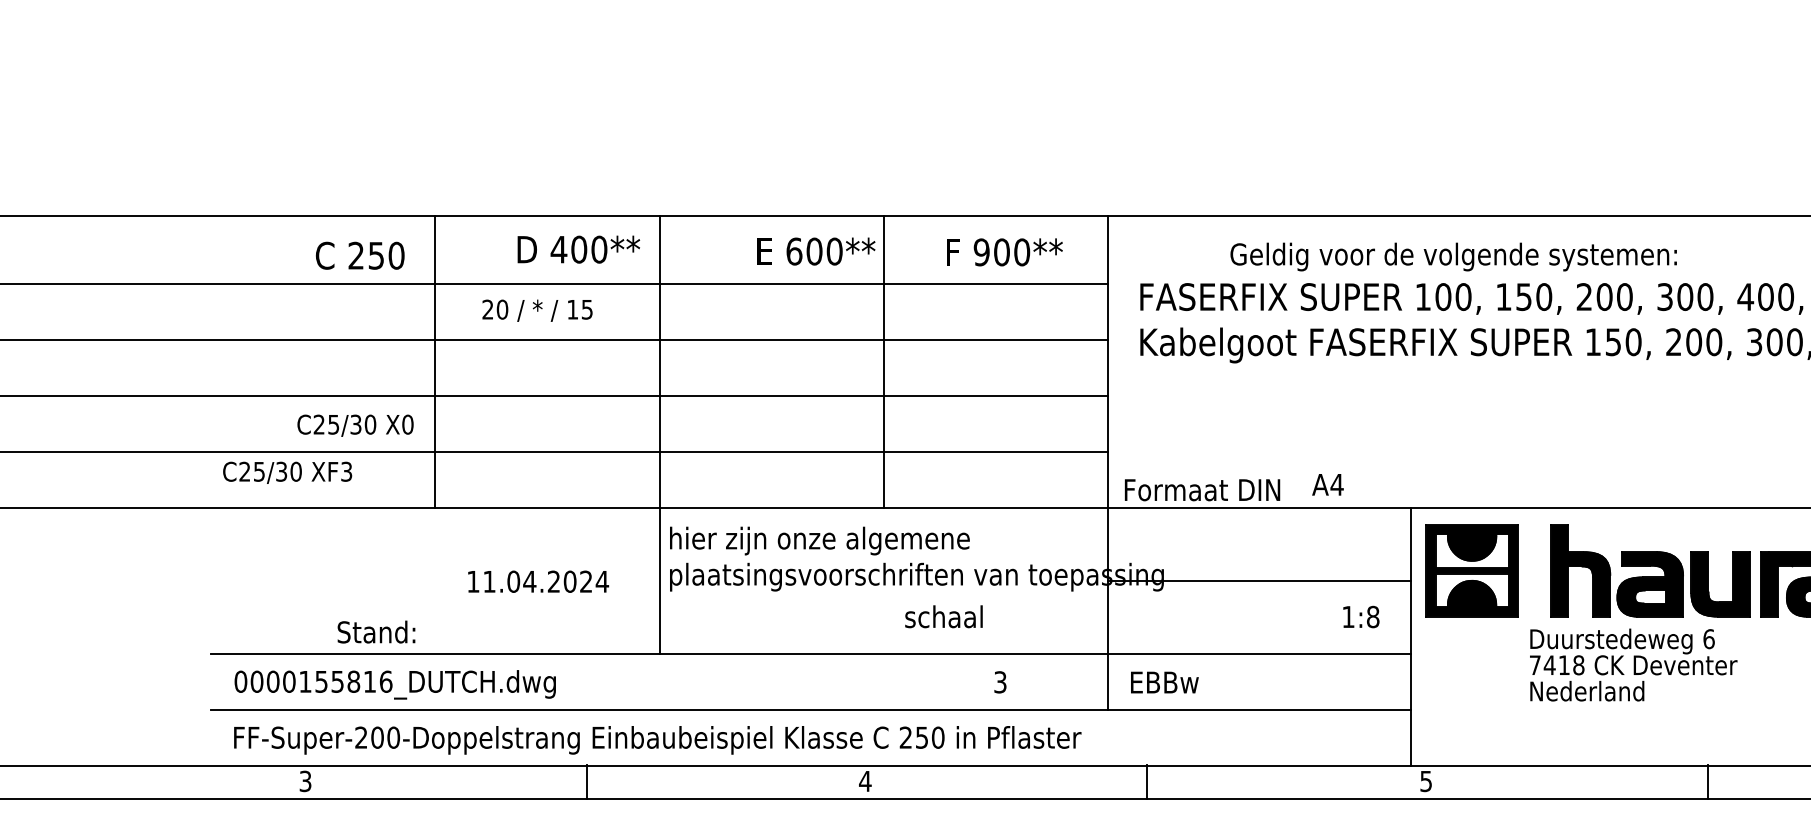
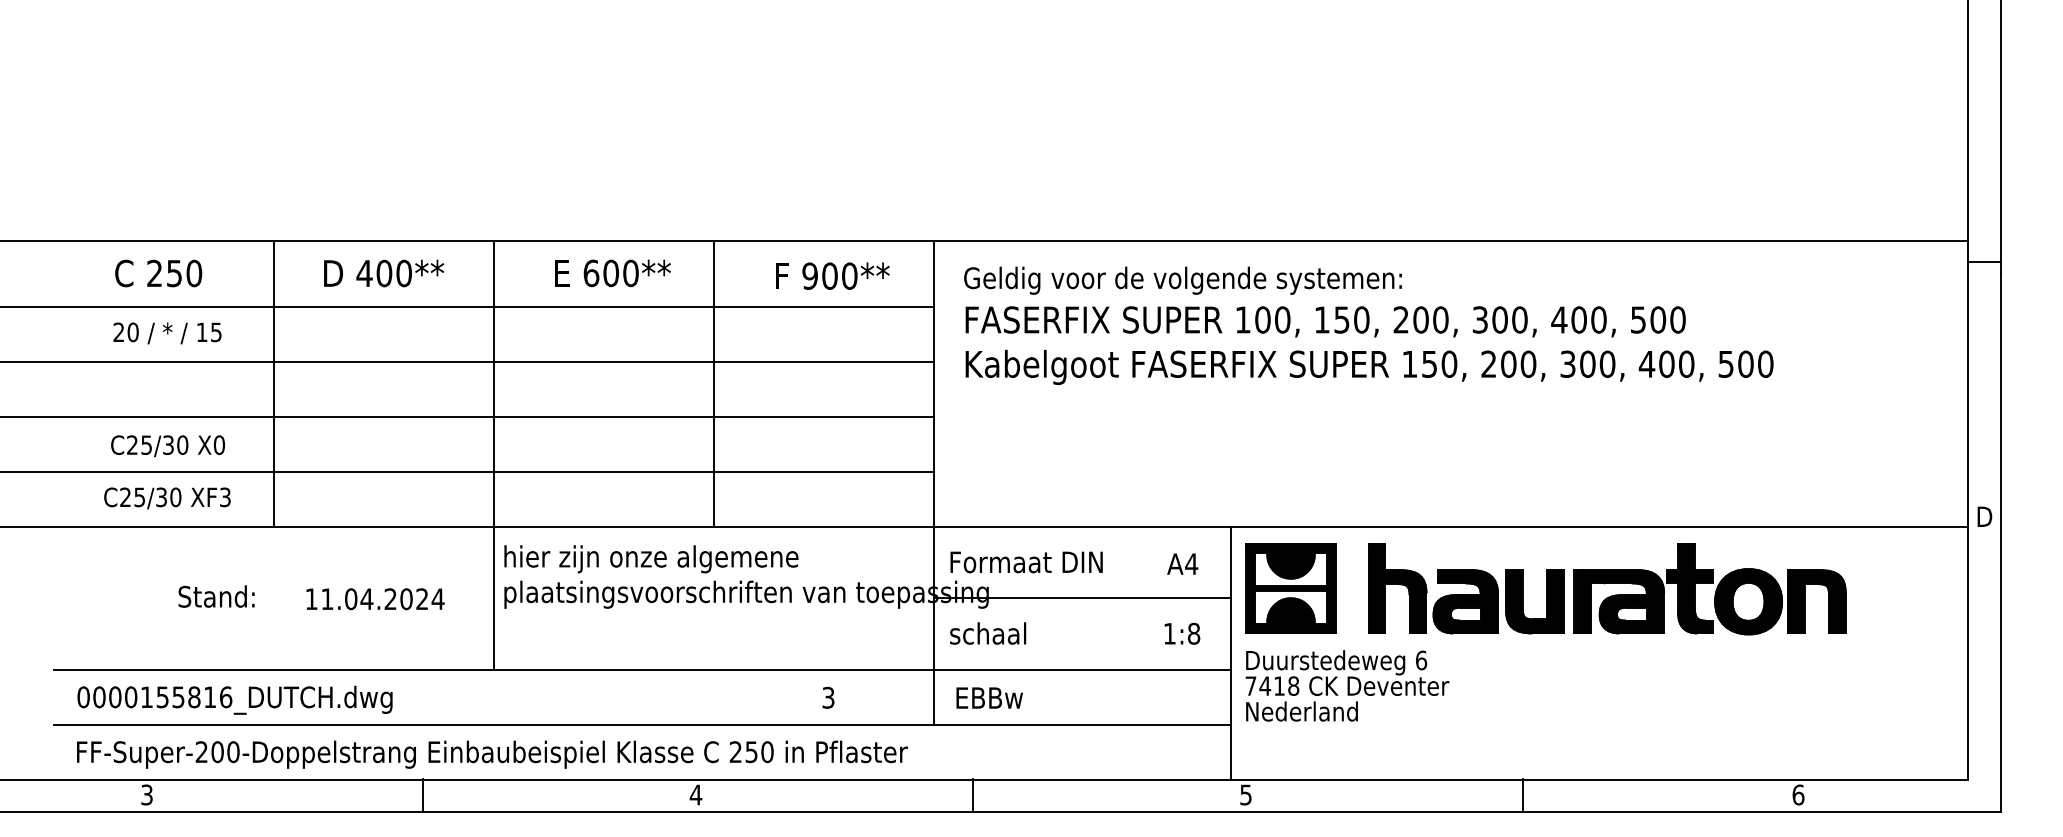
text: (579, 249) -> (384, 273), moved
text: (815, 251) -> (612, 273), moved
text: (360, 255) -> (158, 273), moved
text: (1453, 256) -> (1182, 280), moved
text: (537, 310) -> (167, 333), moved
text: (354, 426) -> (167, 446), moved
text: (287, 472) -> (167, 498), moved
text: (1327, 484) -> (1182, 563), moved
text: (1202, 490) -> (1026, 562), moved
text: (944, 616) -> (988, 633), moved
text: (376, 632) -> (216, 596), moved
text: (1633, 664) -> (1347, 685), moved

